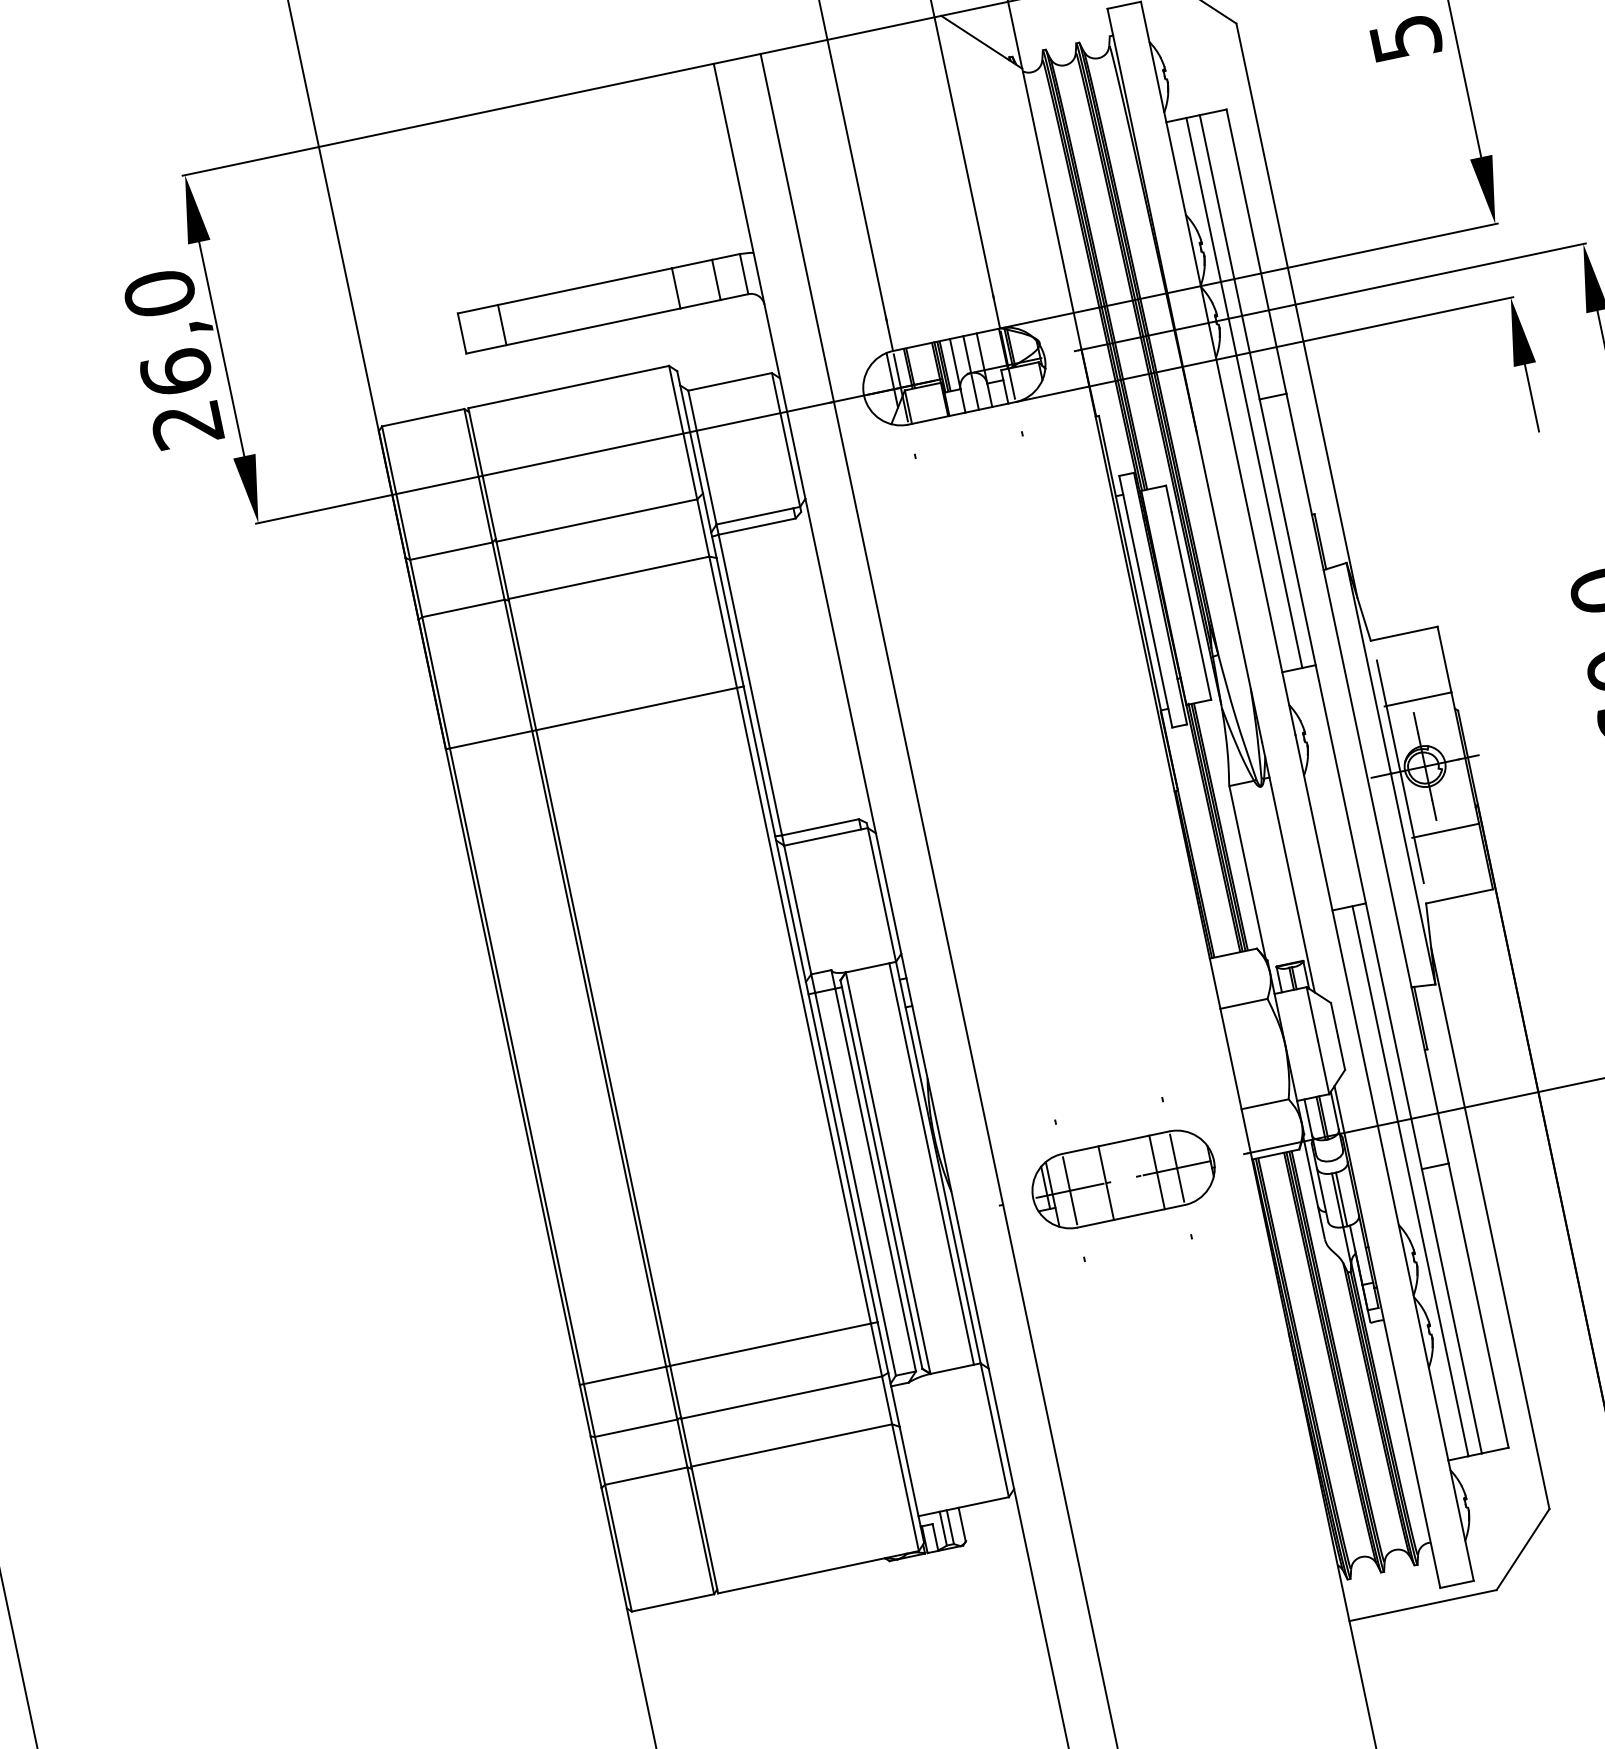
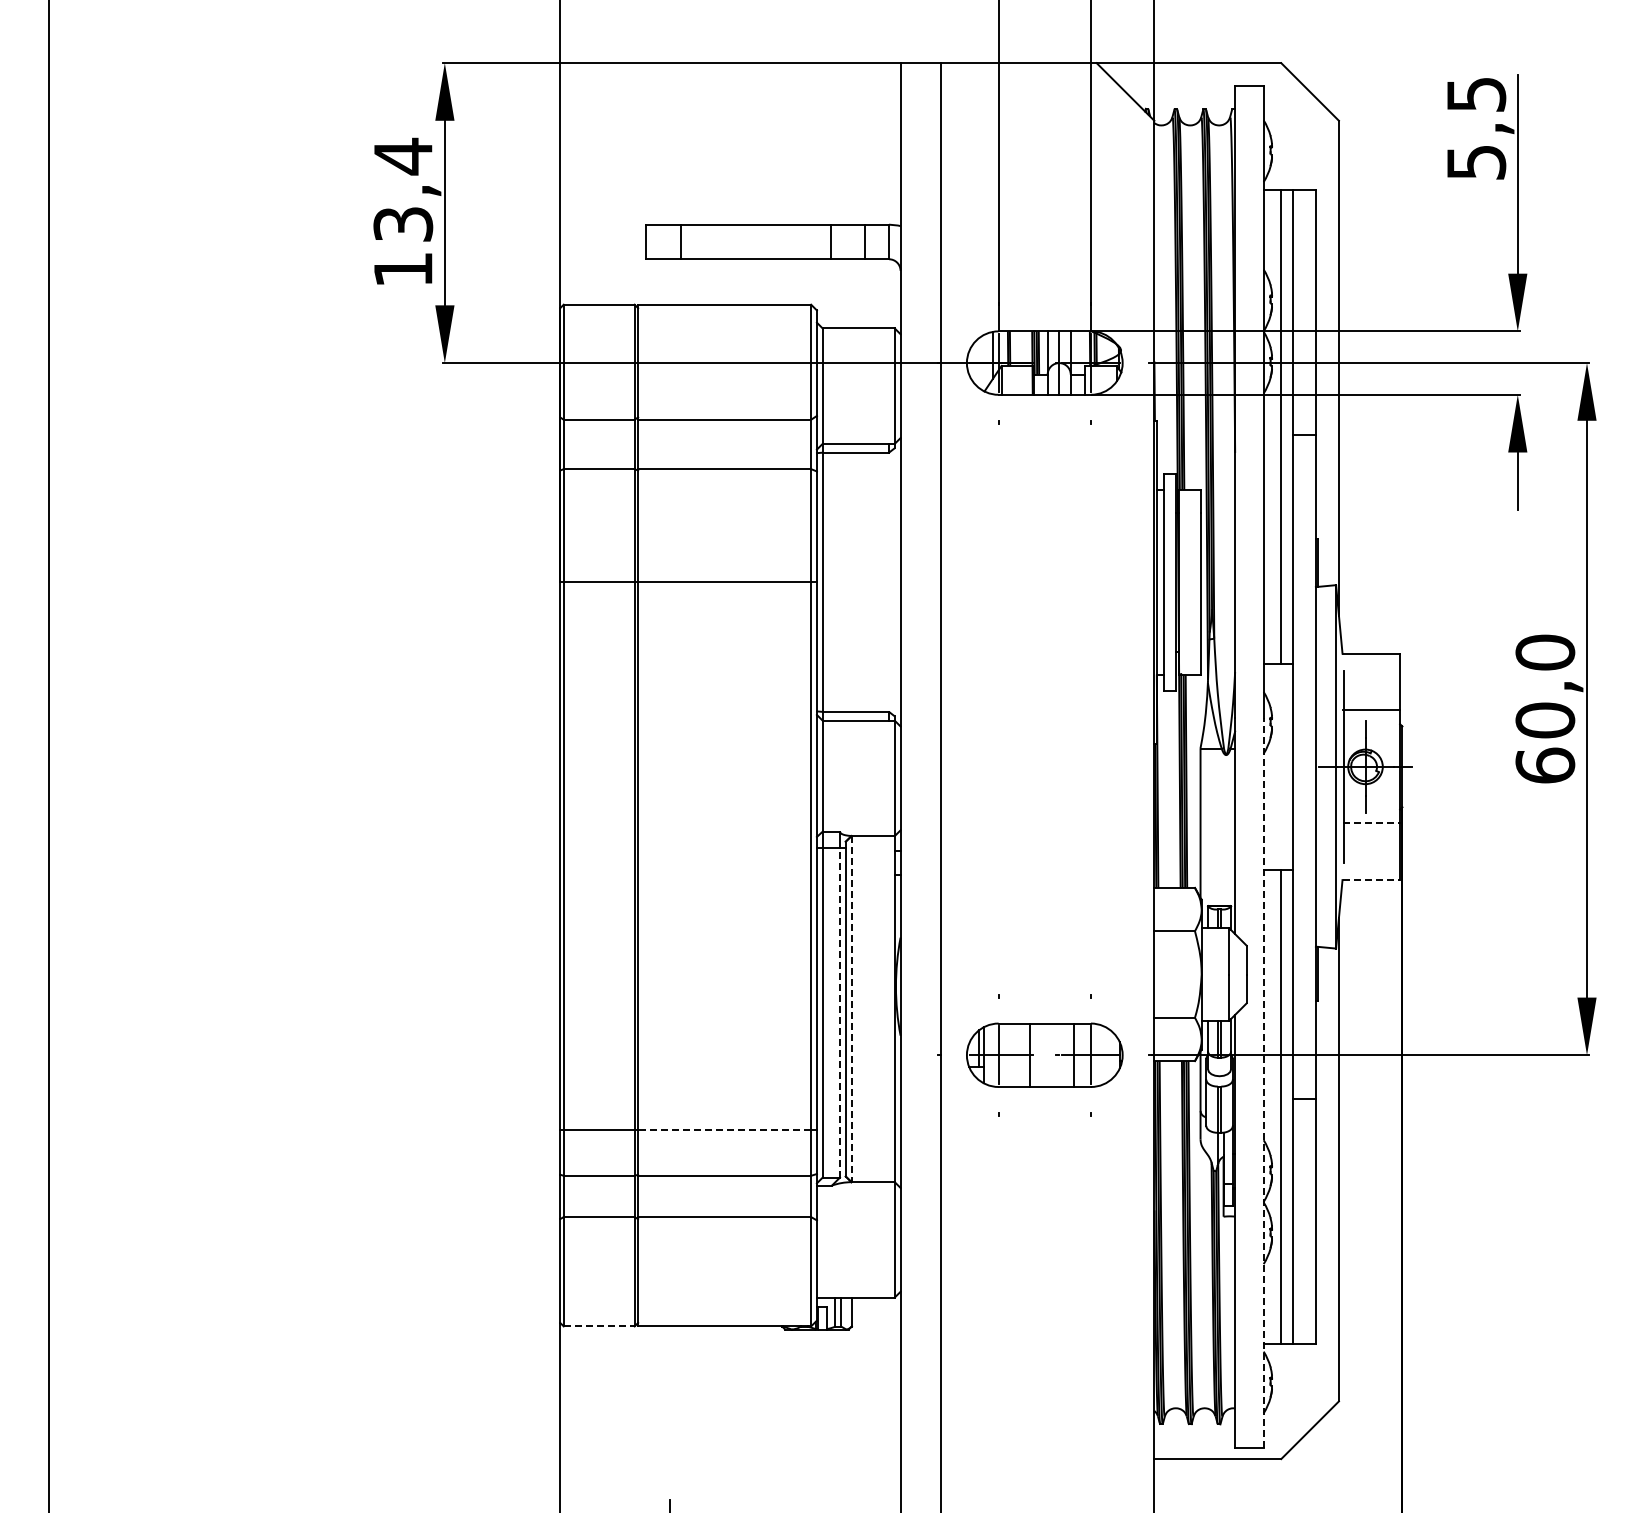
text: (173, 357) -> (403, 211), 26,0 -> 13,4
line: (1445, 830) -> (1371, 823), solid -> dashed
line: (1459, 896) -> (1371, 880), solid -> dashed
line: (1383, 1157) -> (1263, 1082), solid -> dashed
line: (932, 1164) -> (889, 1009), removed
line: (888, 1173) -> (851, 1009), solid -> dashed
line: (876, 1179) -> (840, 1012), solid -> dashed
line: (770, 1345) -> (724, 1130), solid -> dashed
line: (673, 1602) -> (599, 1326), solid -> dashed

